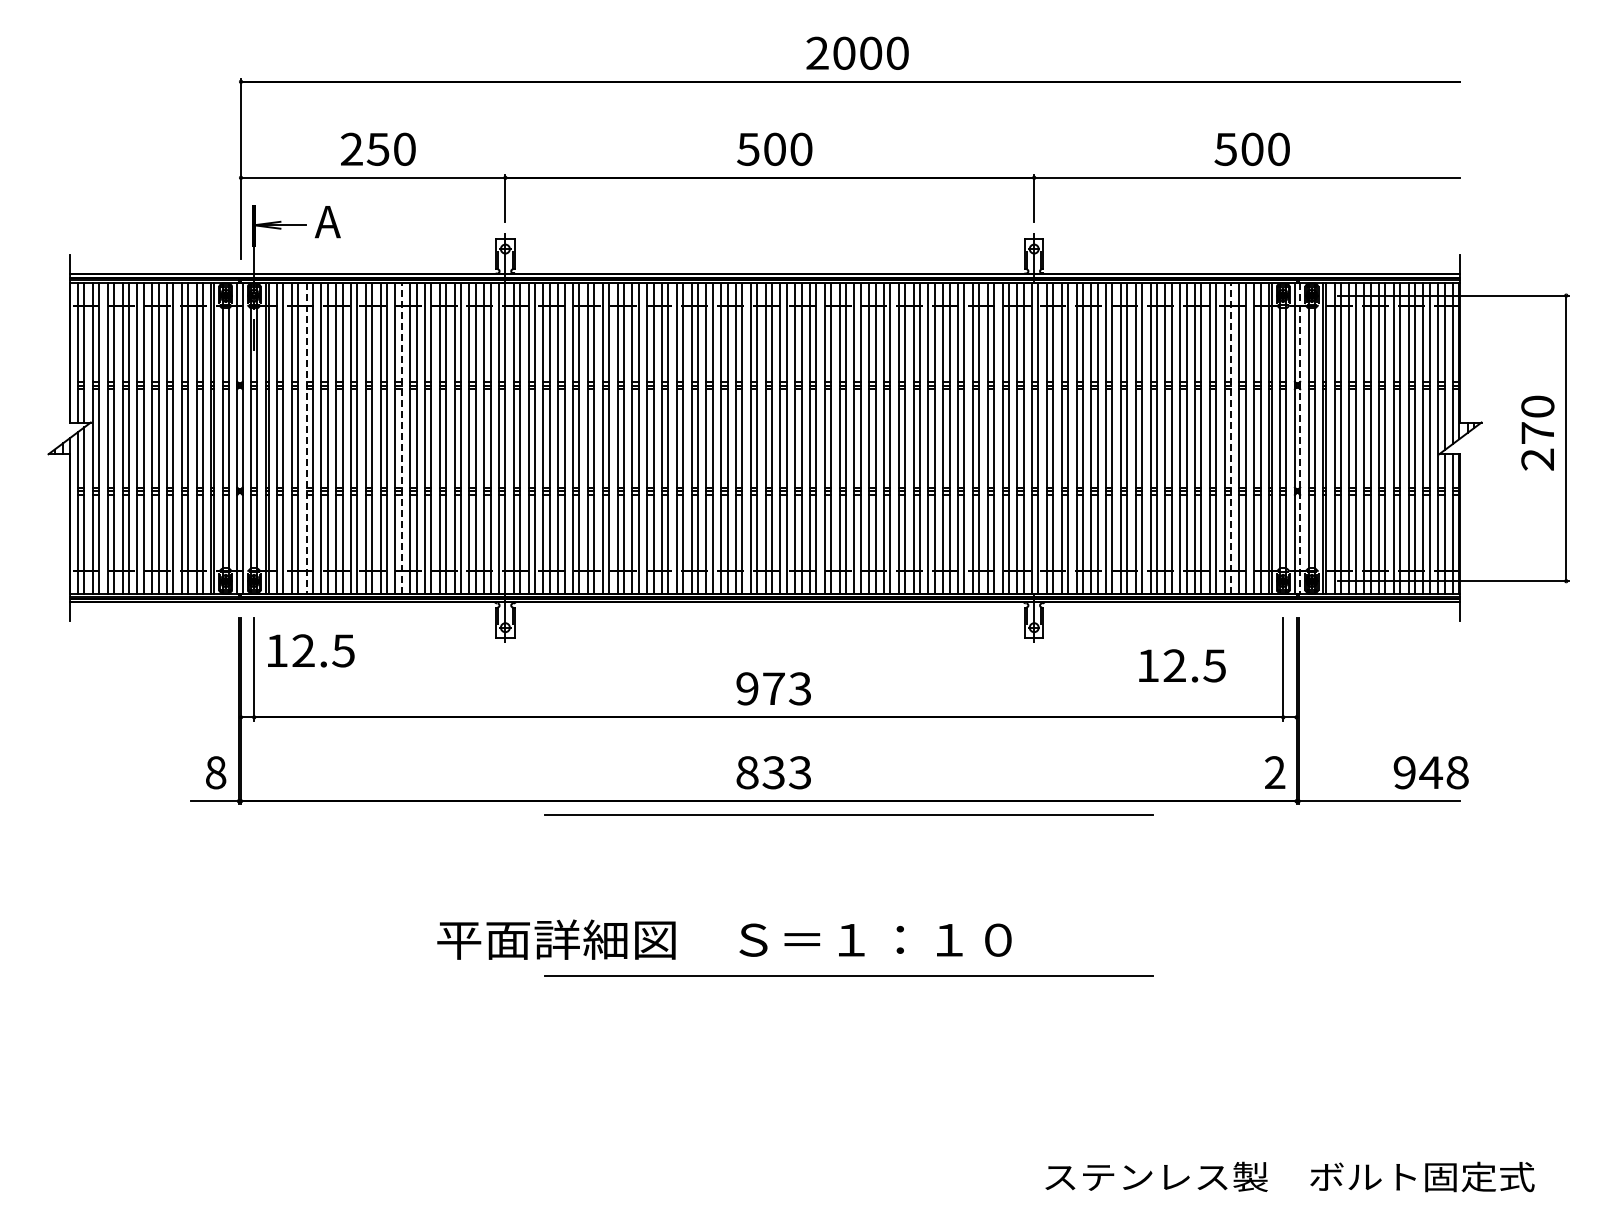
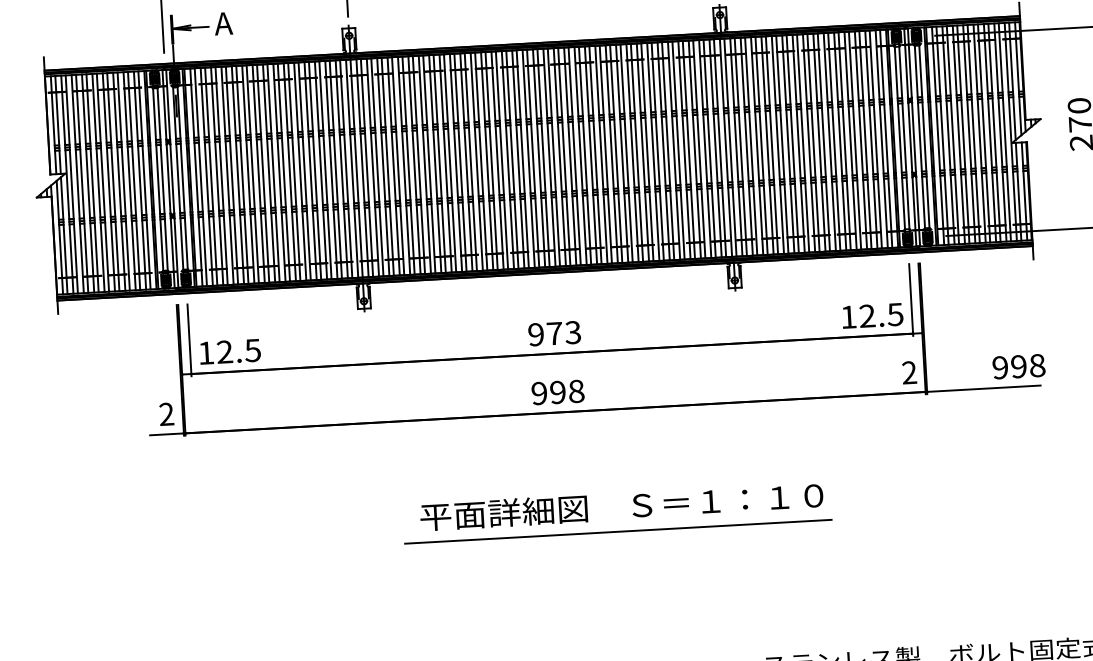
line: (401, 437) -> (283, 171), dashed -> solid
line: (1230, 437) -> (865, 139), dashed -> solid
line: (306, 438) -> (217, 176), dashed -> solid
line: (1300, 438) -> (914, 137), dashed -> solid
text: (311, 650) -> (230, 351), moved
text: (1182, 665) -> (872, 315), moved
text: (215, 772) -> (166, 414), 8 -> 2
text: (773, 772) -> (557, 392), 833 -> 998
text: (1431, 772) -> (1019, 366), 948 -> 998
line: (848, 814) -> (611, 418), removed
text: (724, 939) -> (621, 506), moved

